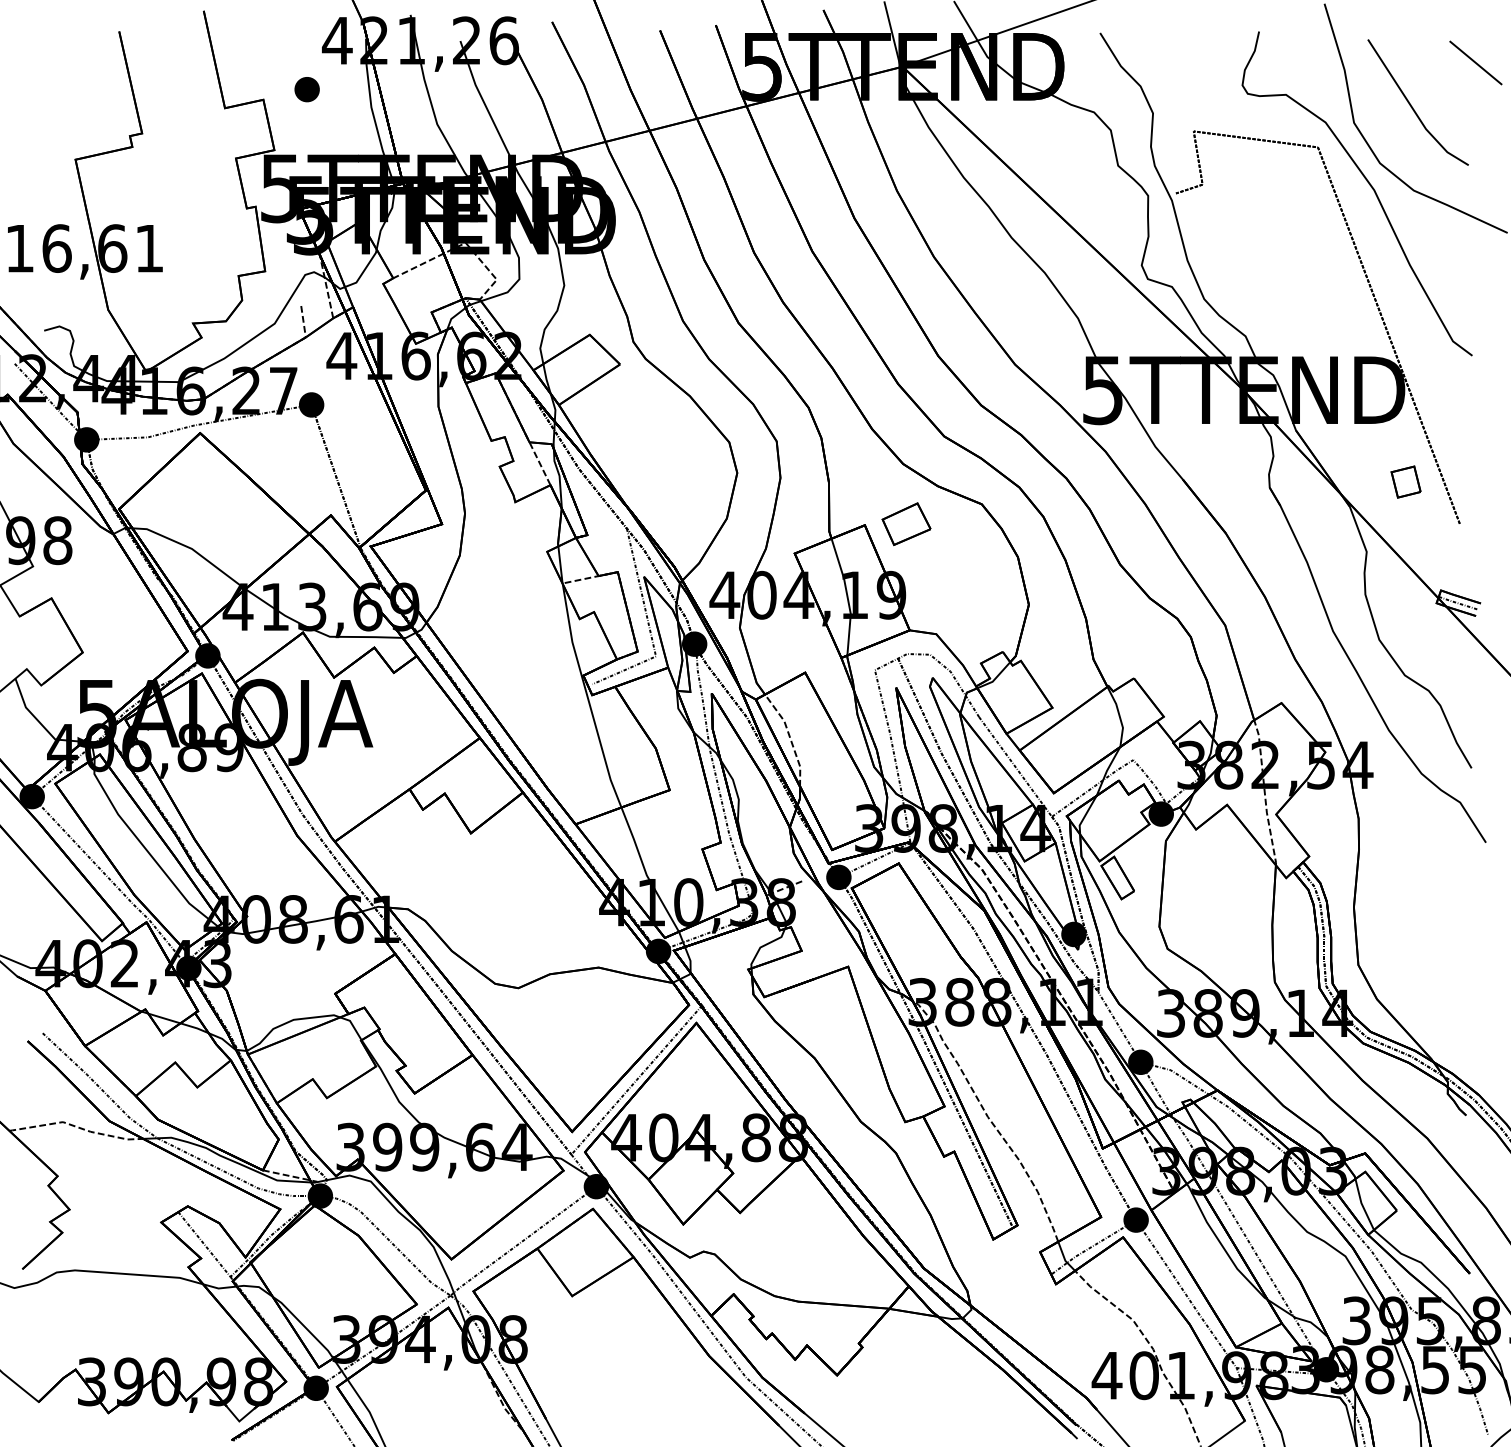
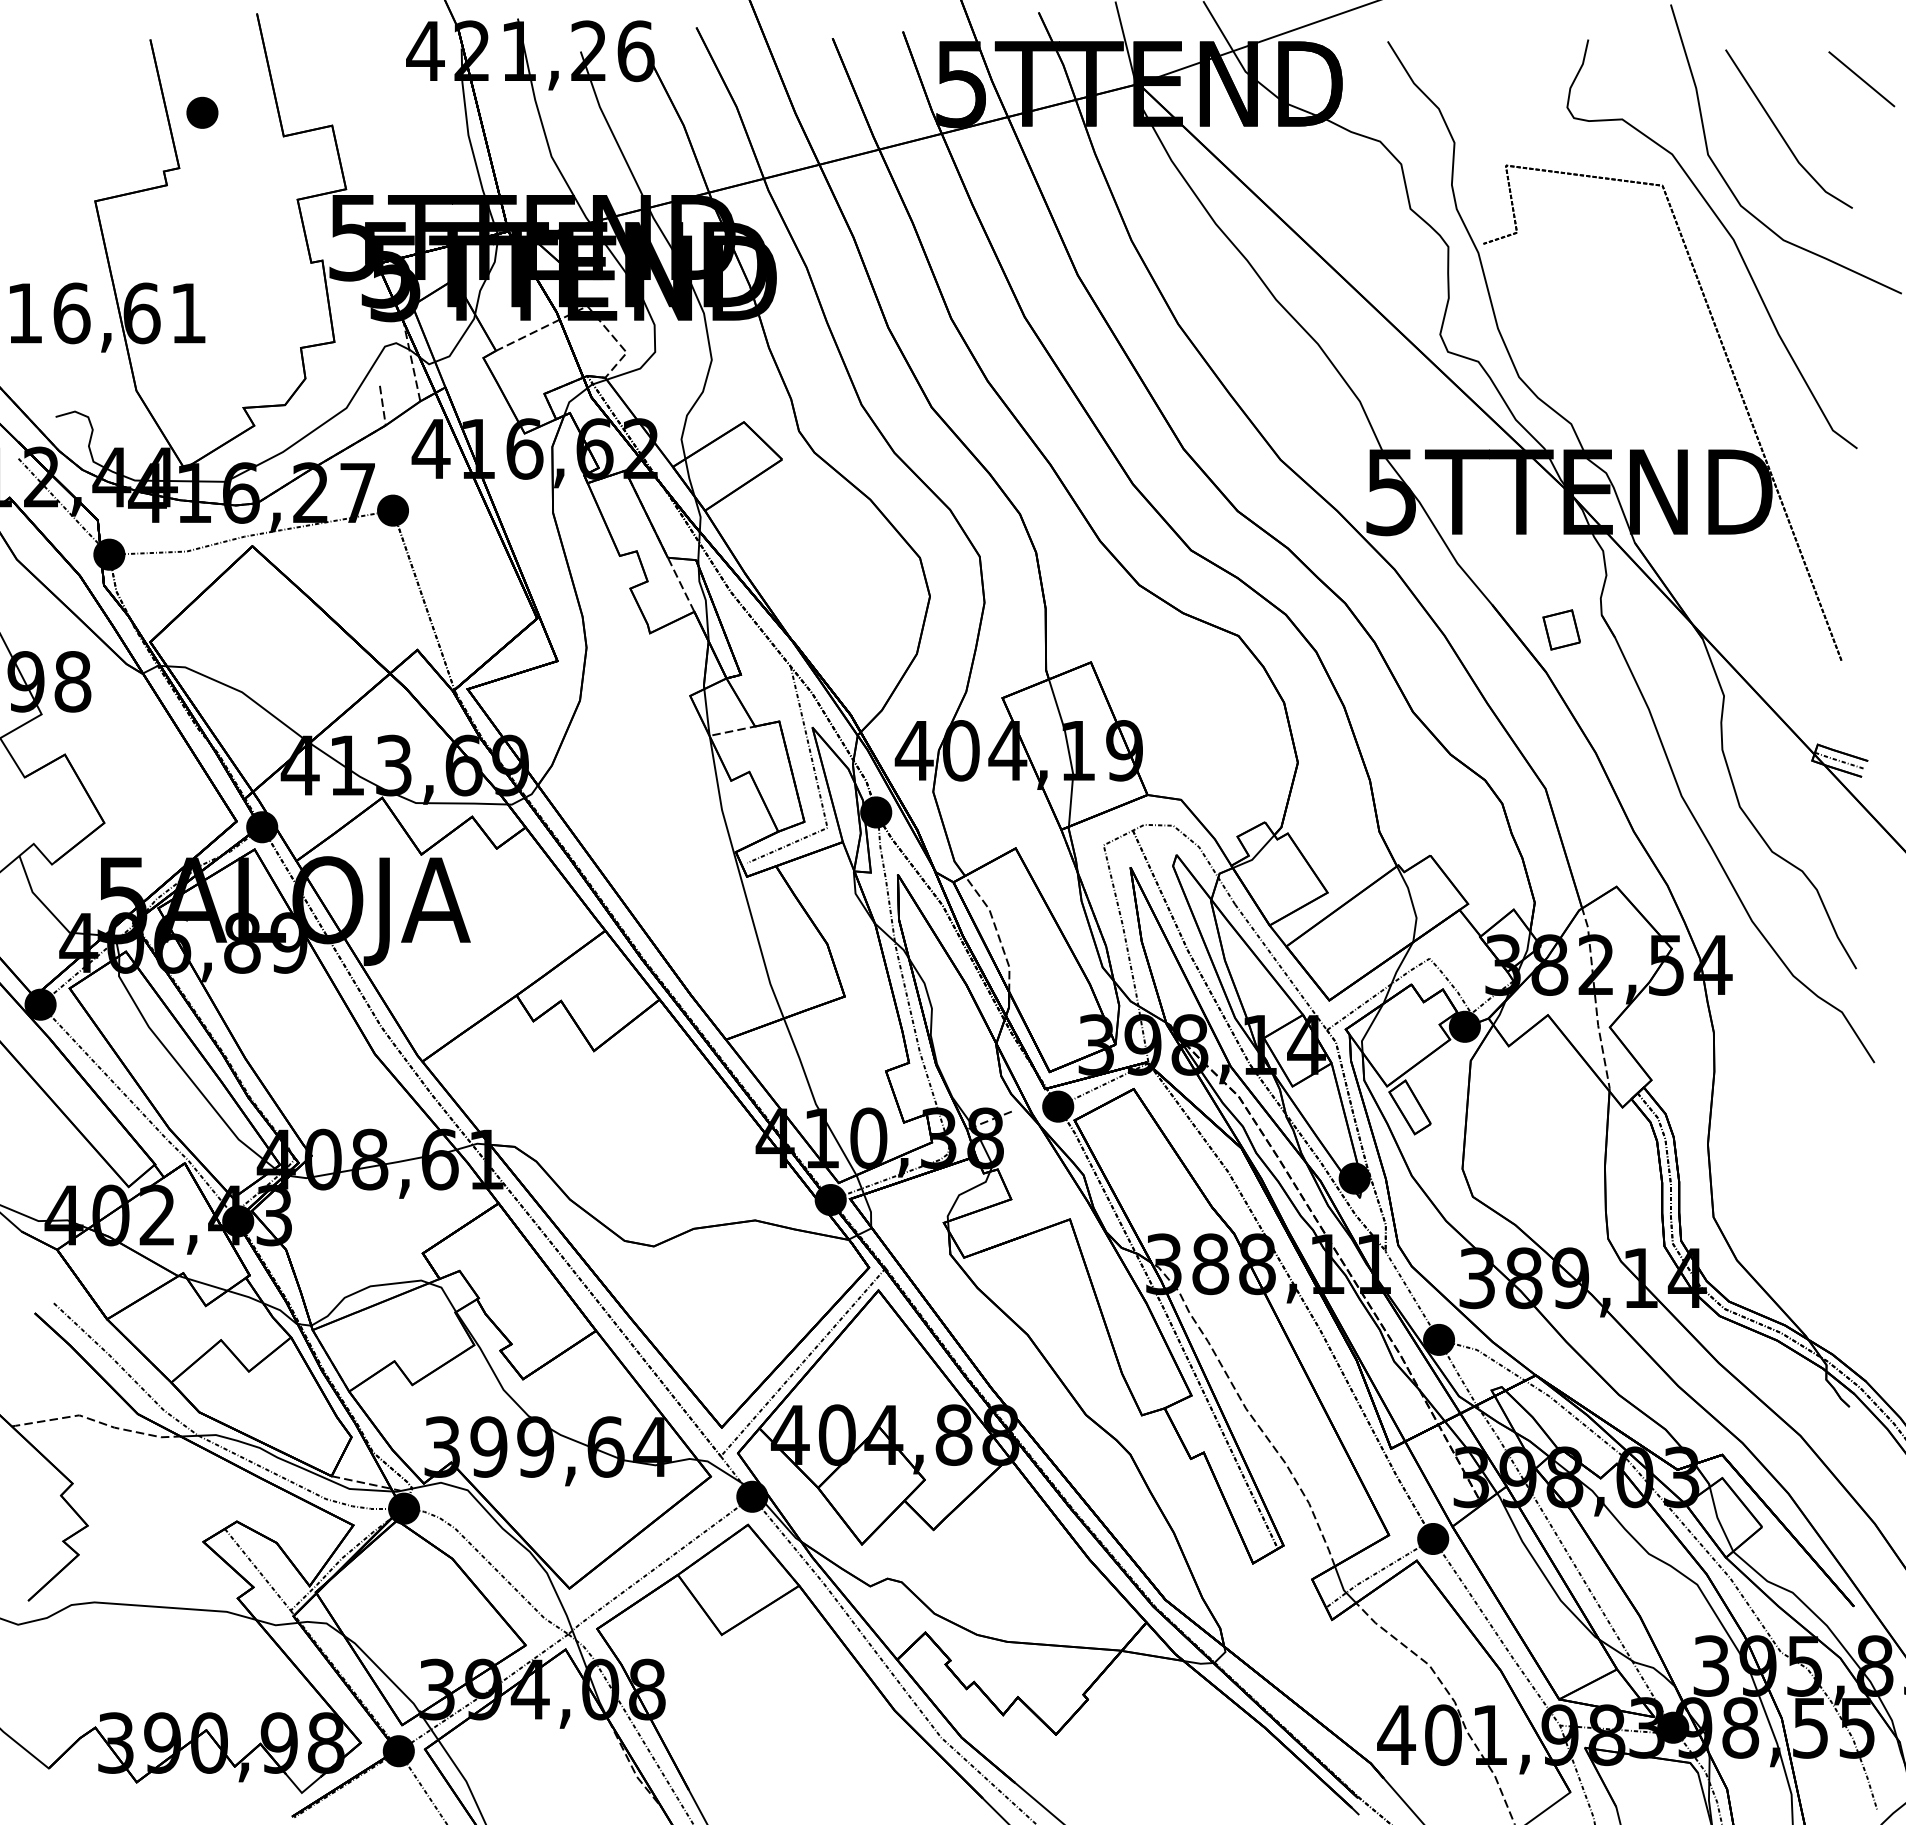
part: (307, 89) -> (202, 112), moved
part: (1405, 481) -> (1561, 629), moved
part: (906, 523) -> (1143, 660), removed

